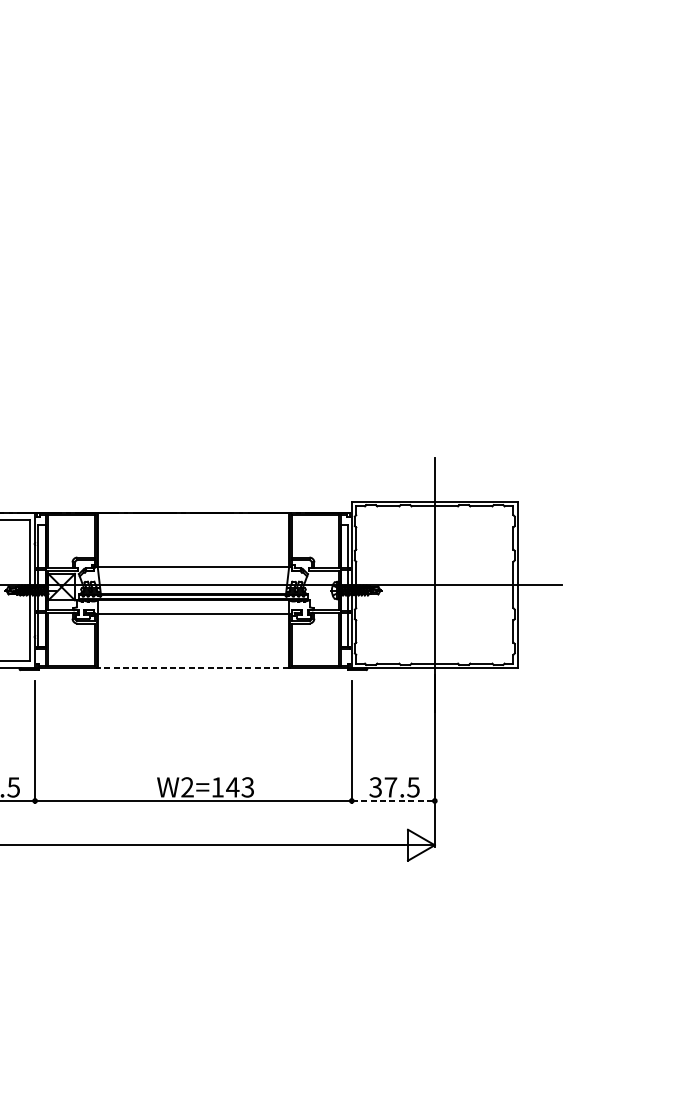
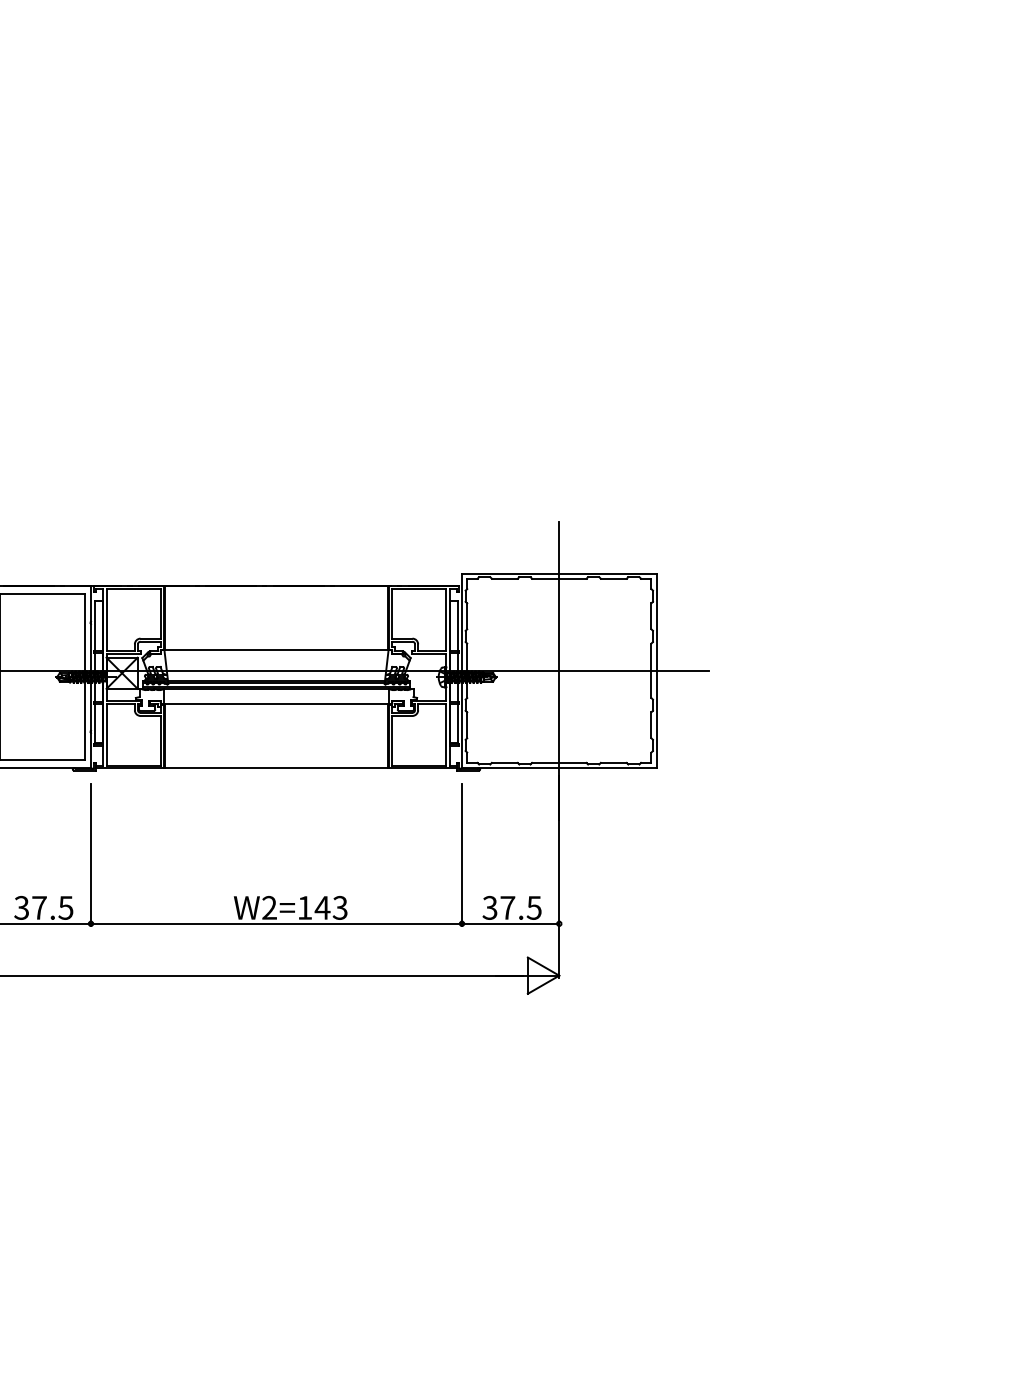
line: (193, 668) -> (276, 768), dashed -> solid
line: (393, 800) -> (510, 923), dashed -> solid

